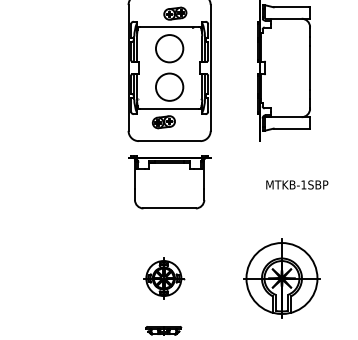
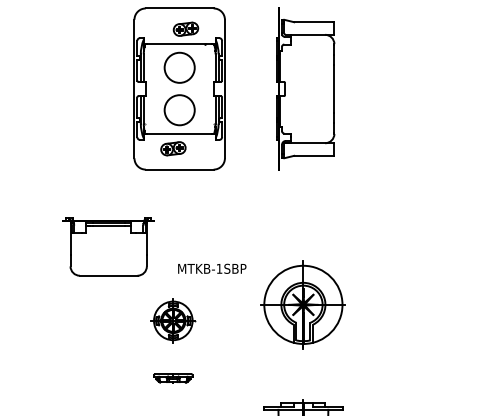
part: (169, 181) -> (108, 246), moved
text: (297, 184) -> (212, 268), moved
part: (281, 278) -> (302, 304), moved

